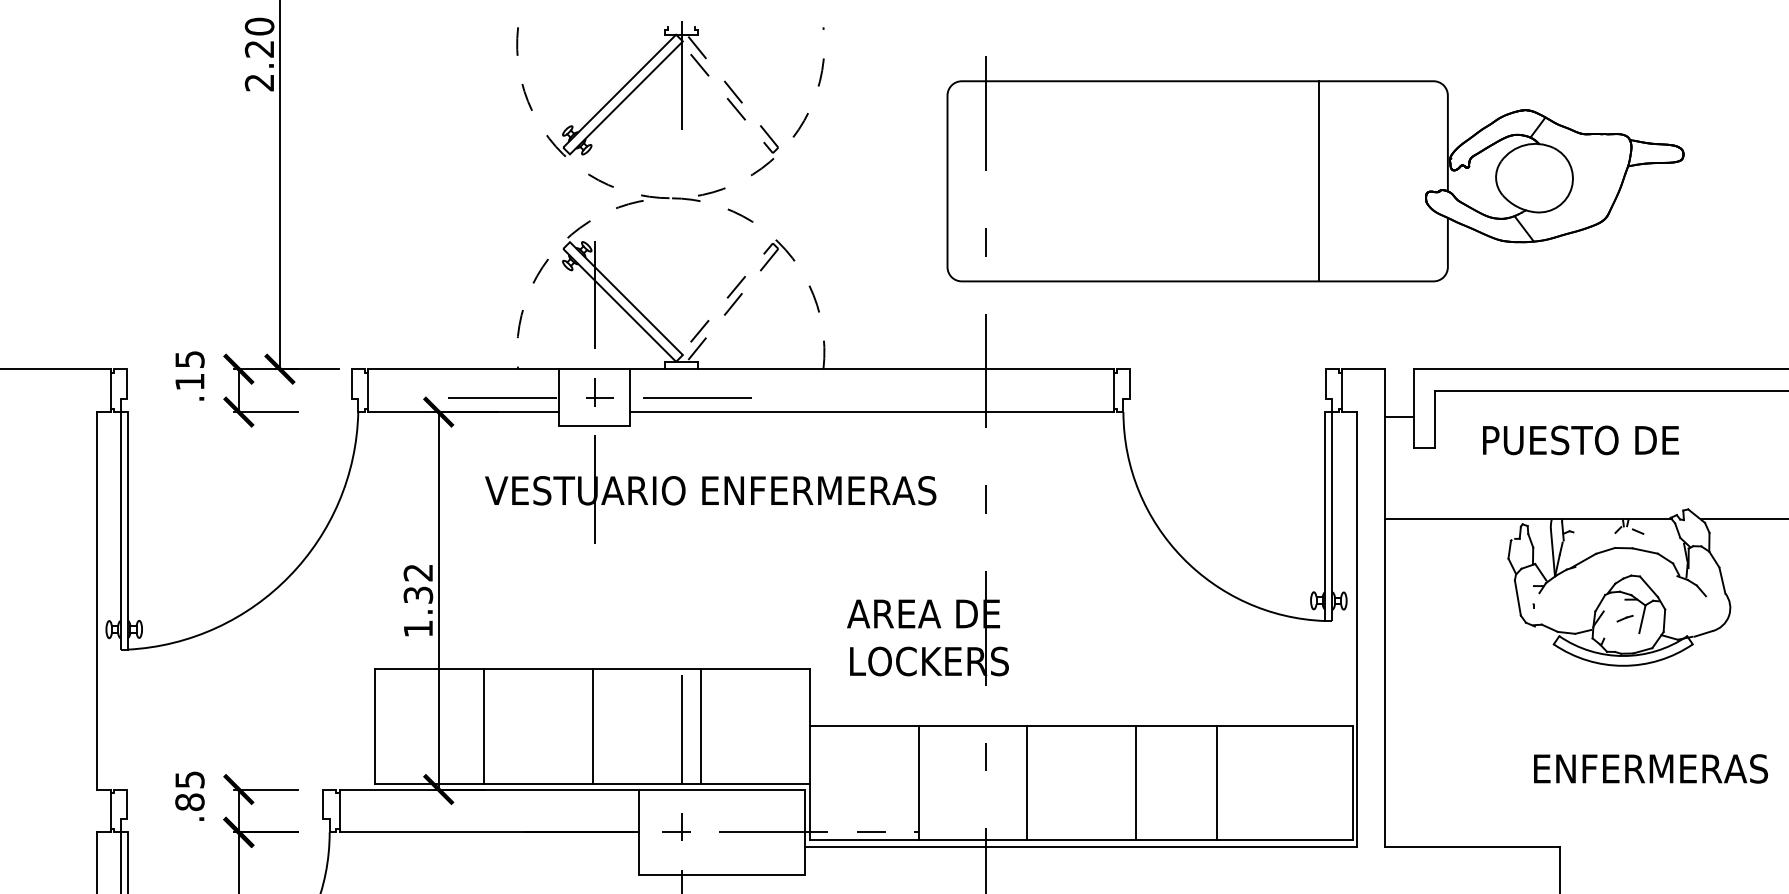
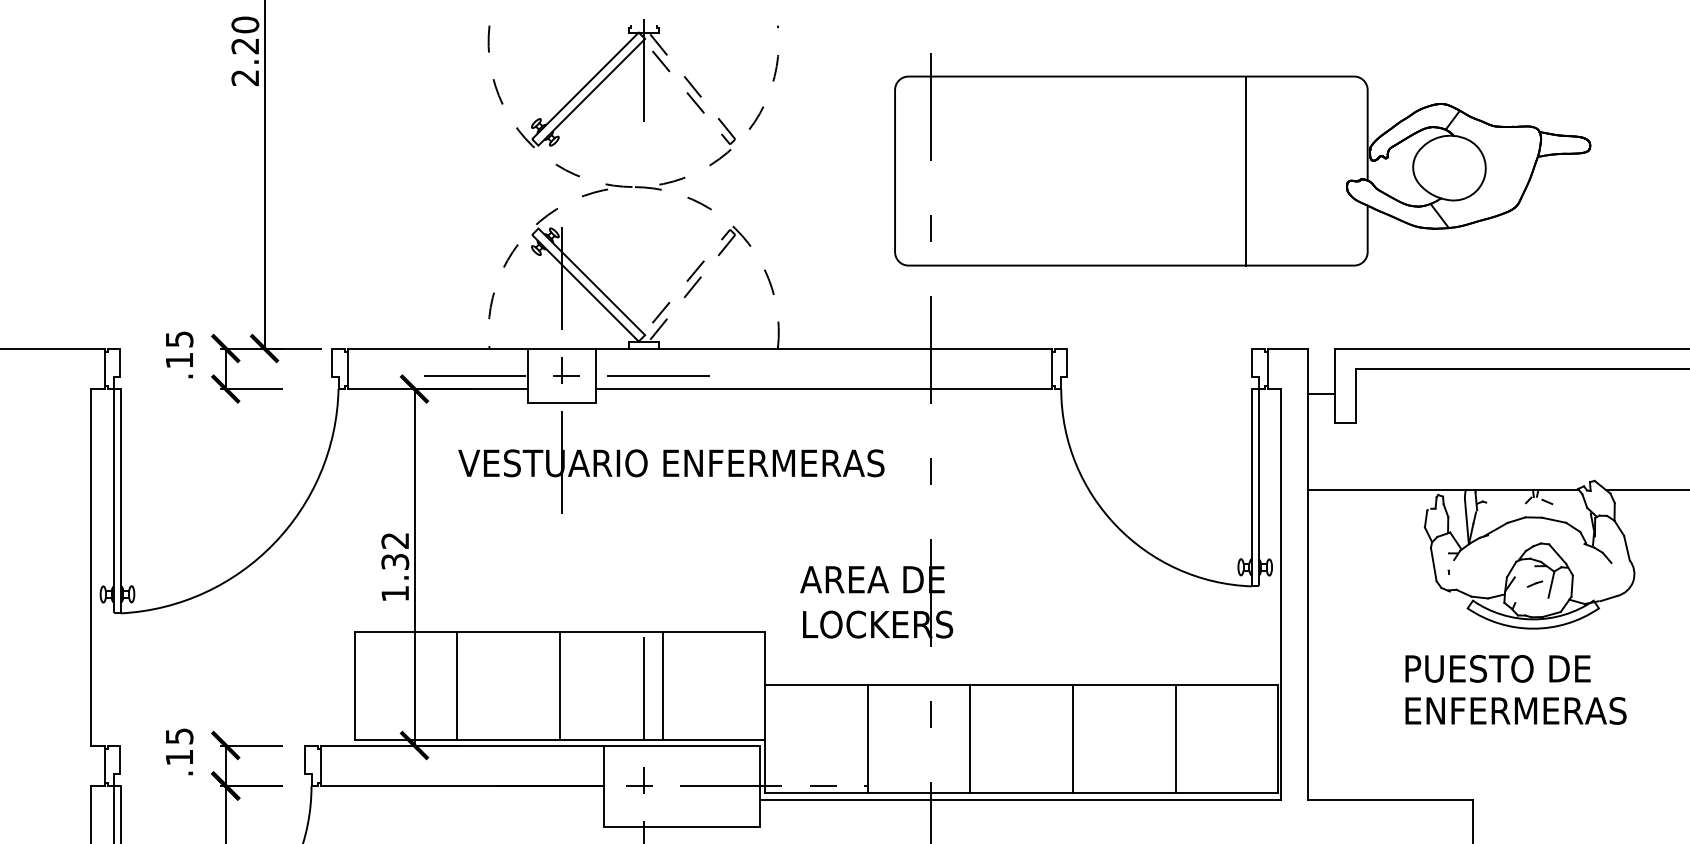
text: (1580, 440) -> (1497, 668), moved
text: (1650, 768) -> (1515, 710), moved
line: (1216, 782) -> (1175, 738), moved
text: (189, 802) -> (179, 757), .85 -> .15

